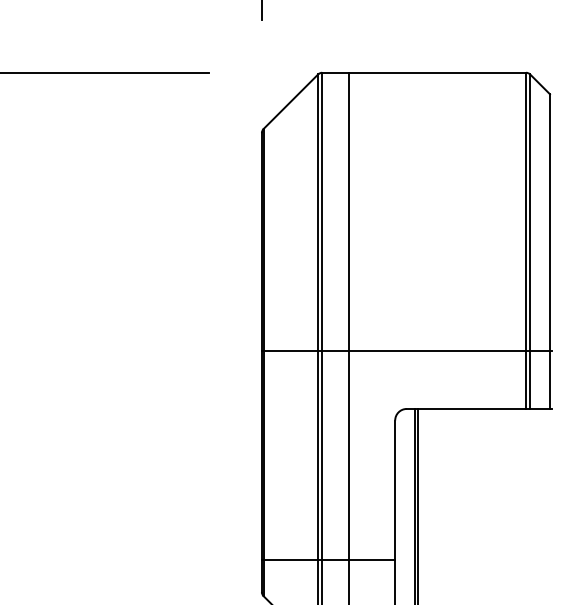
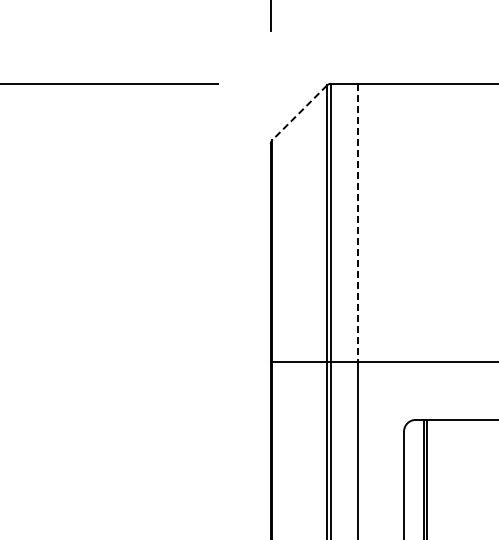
line: (290, 101) -> (299, 112), solid -> dashed
line: (348, 212) -> (357, 223), solid -> dashed

